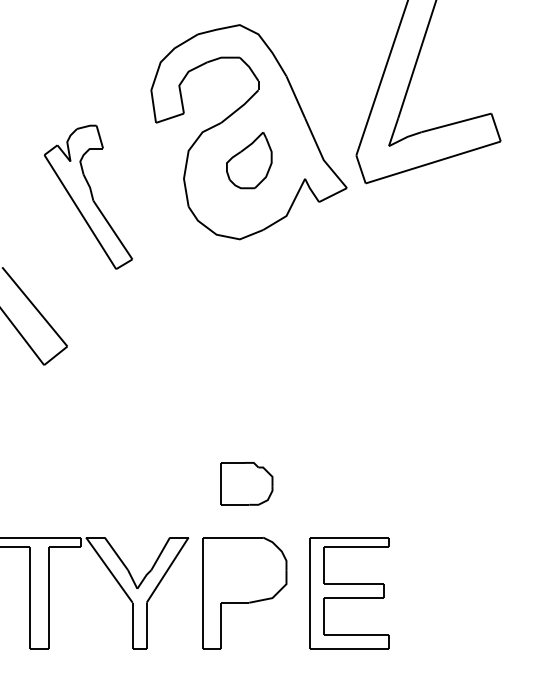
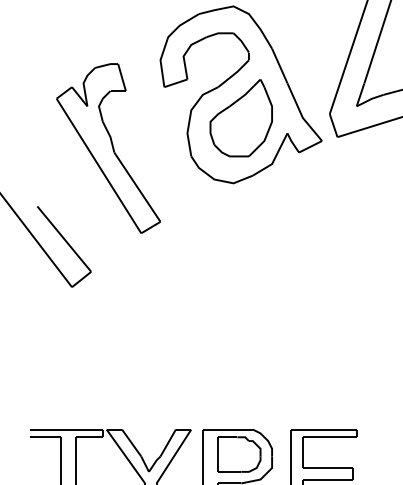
part: (249, 160) -> (241, 118), size x1.67
part: (88, 197) -> (108, 148), size x1.43
part: (246, 483) -> (239, 454), moved

